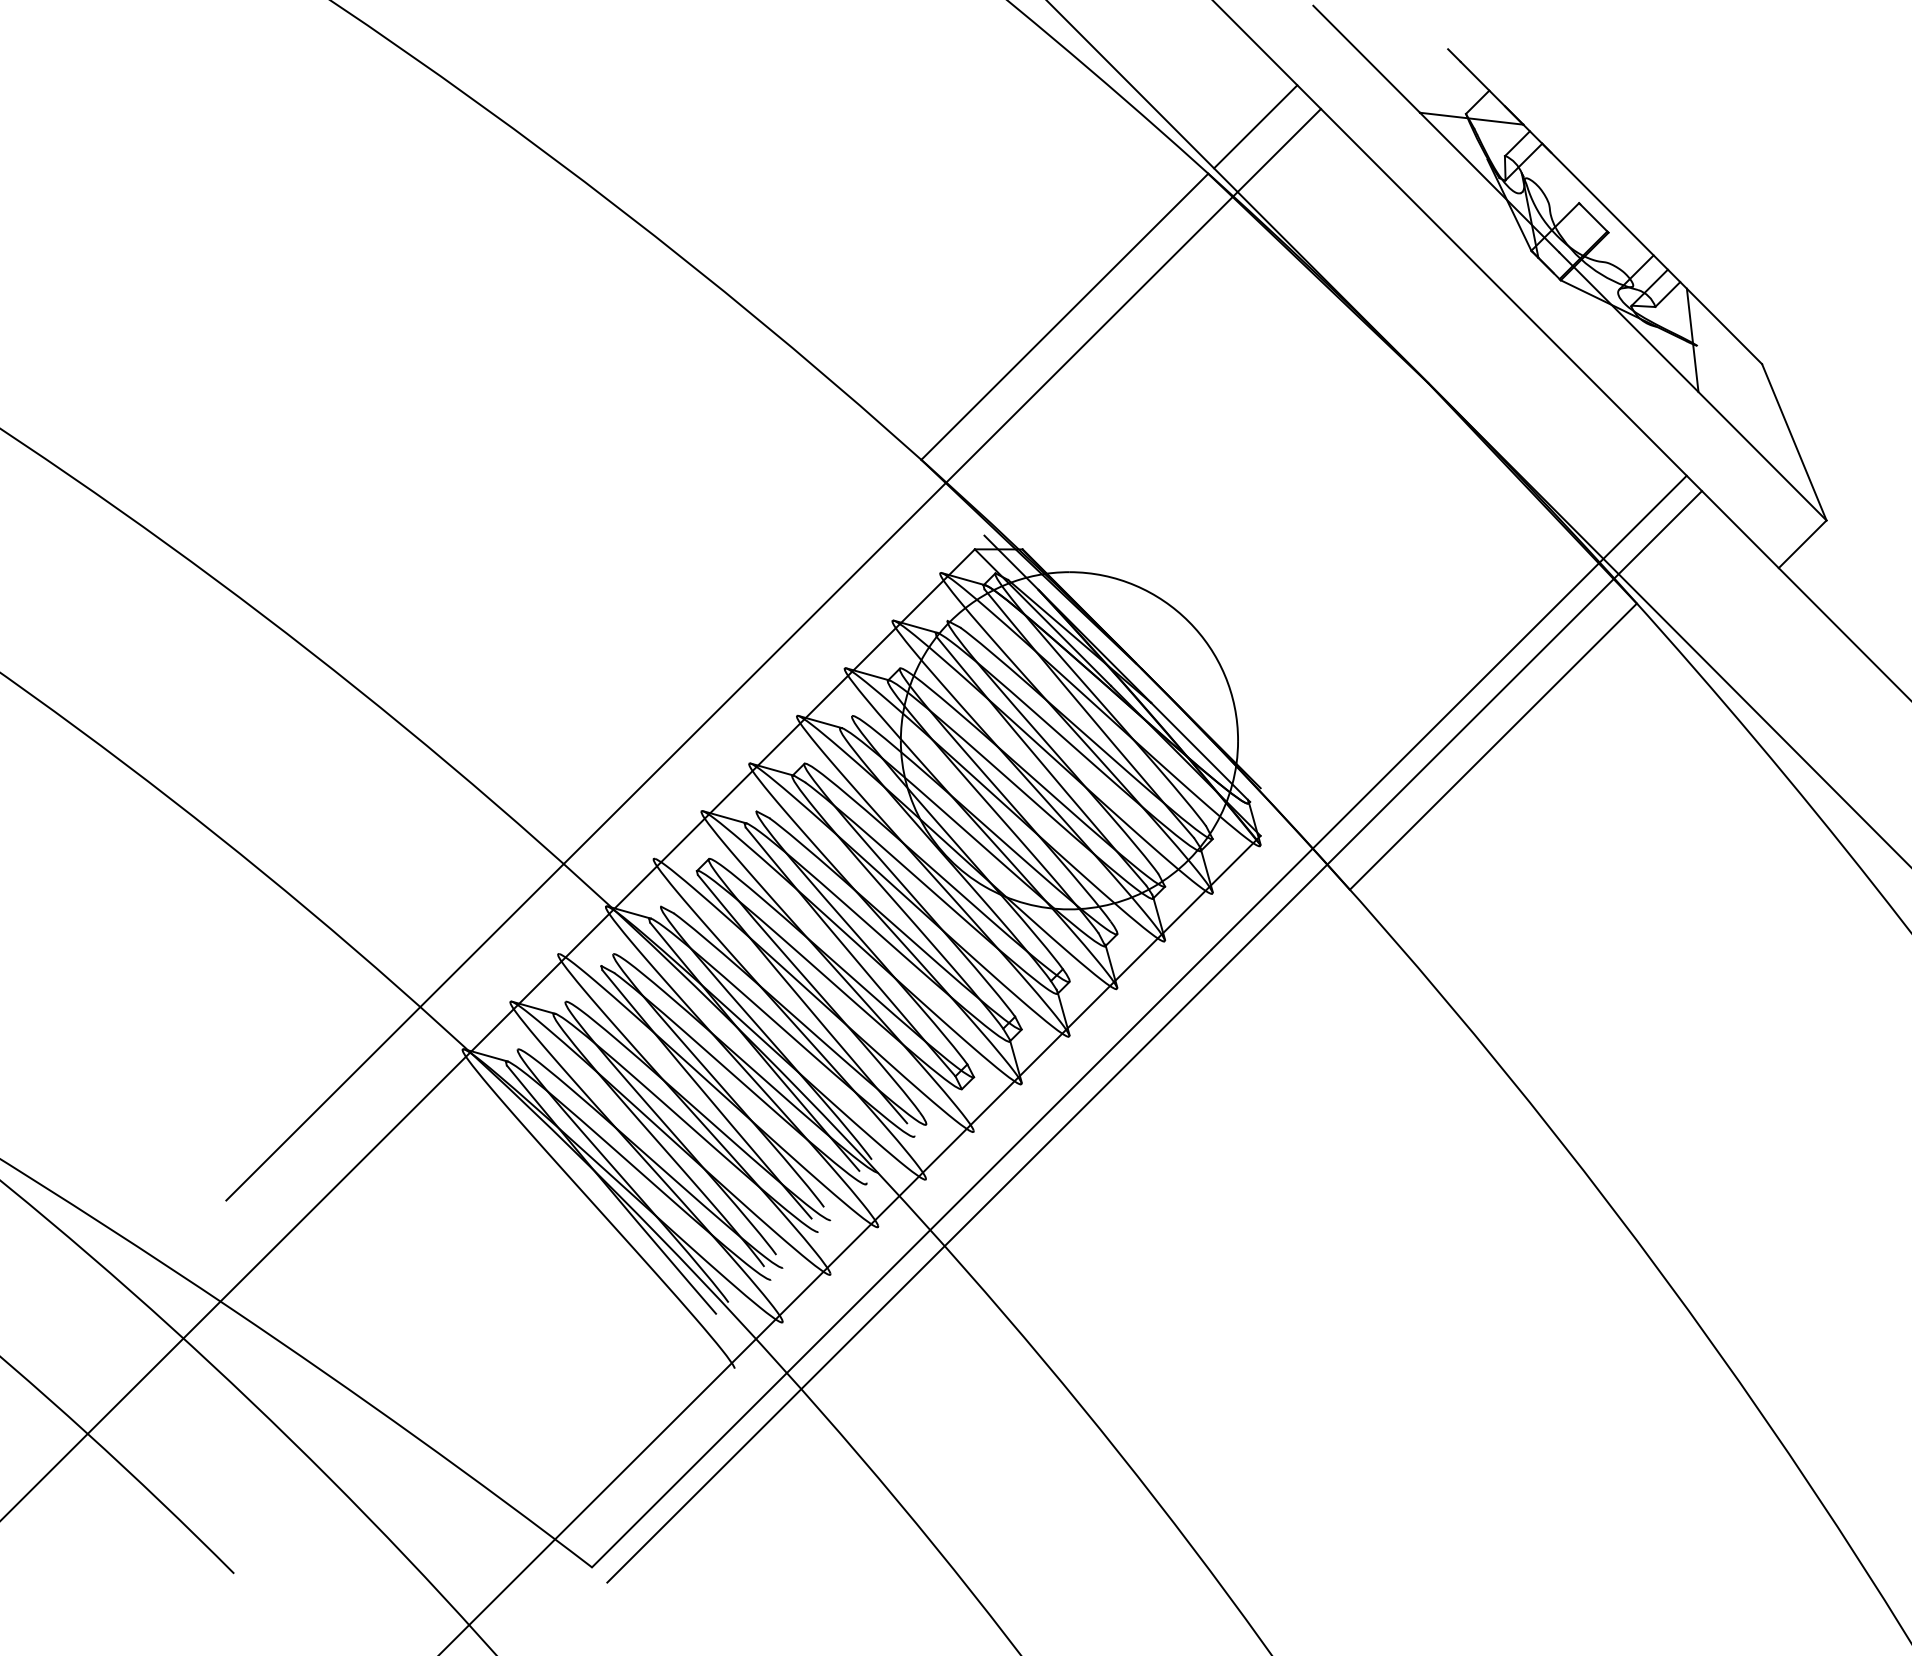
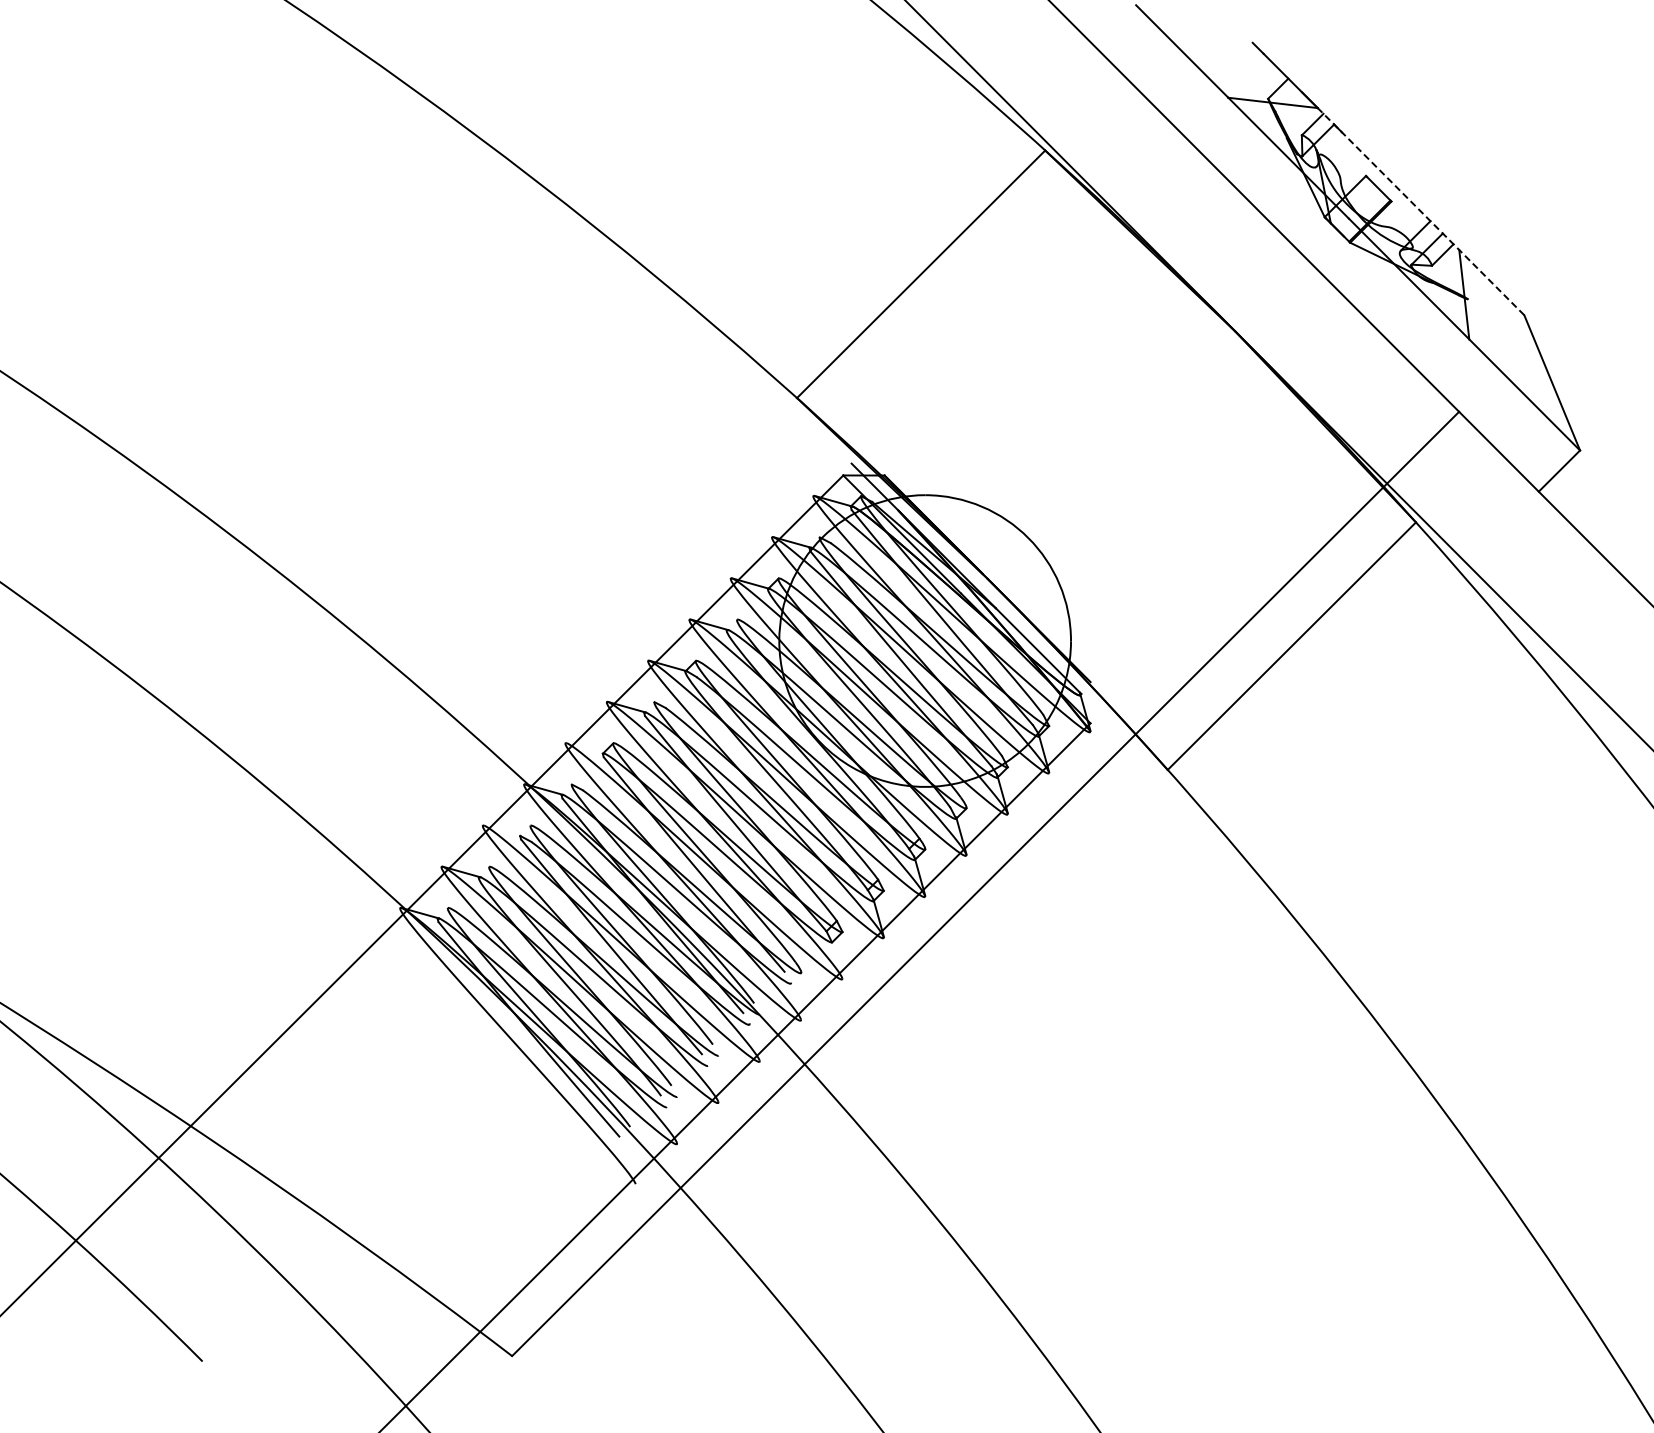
line: (1255, 126) -> (1086, 109), removed
line: (1642, 244) -> (1420, 211), solid -> dashed
line: (772, 654) -> (668, 566), removed
line: (1154, 1037) -> (998, 897), removed

